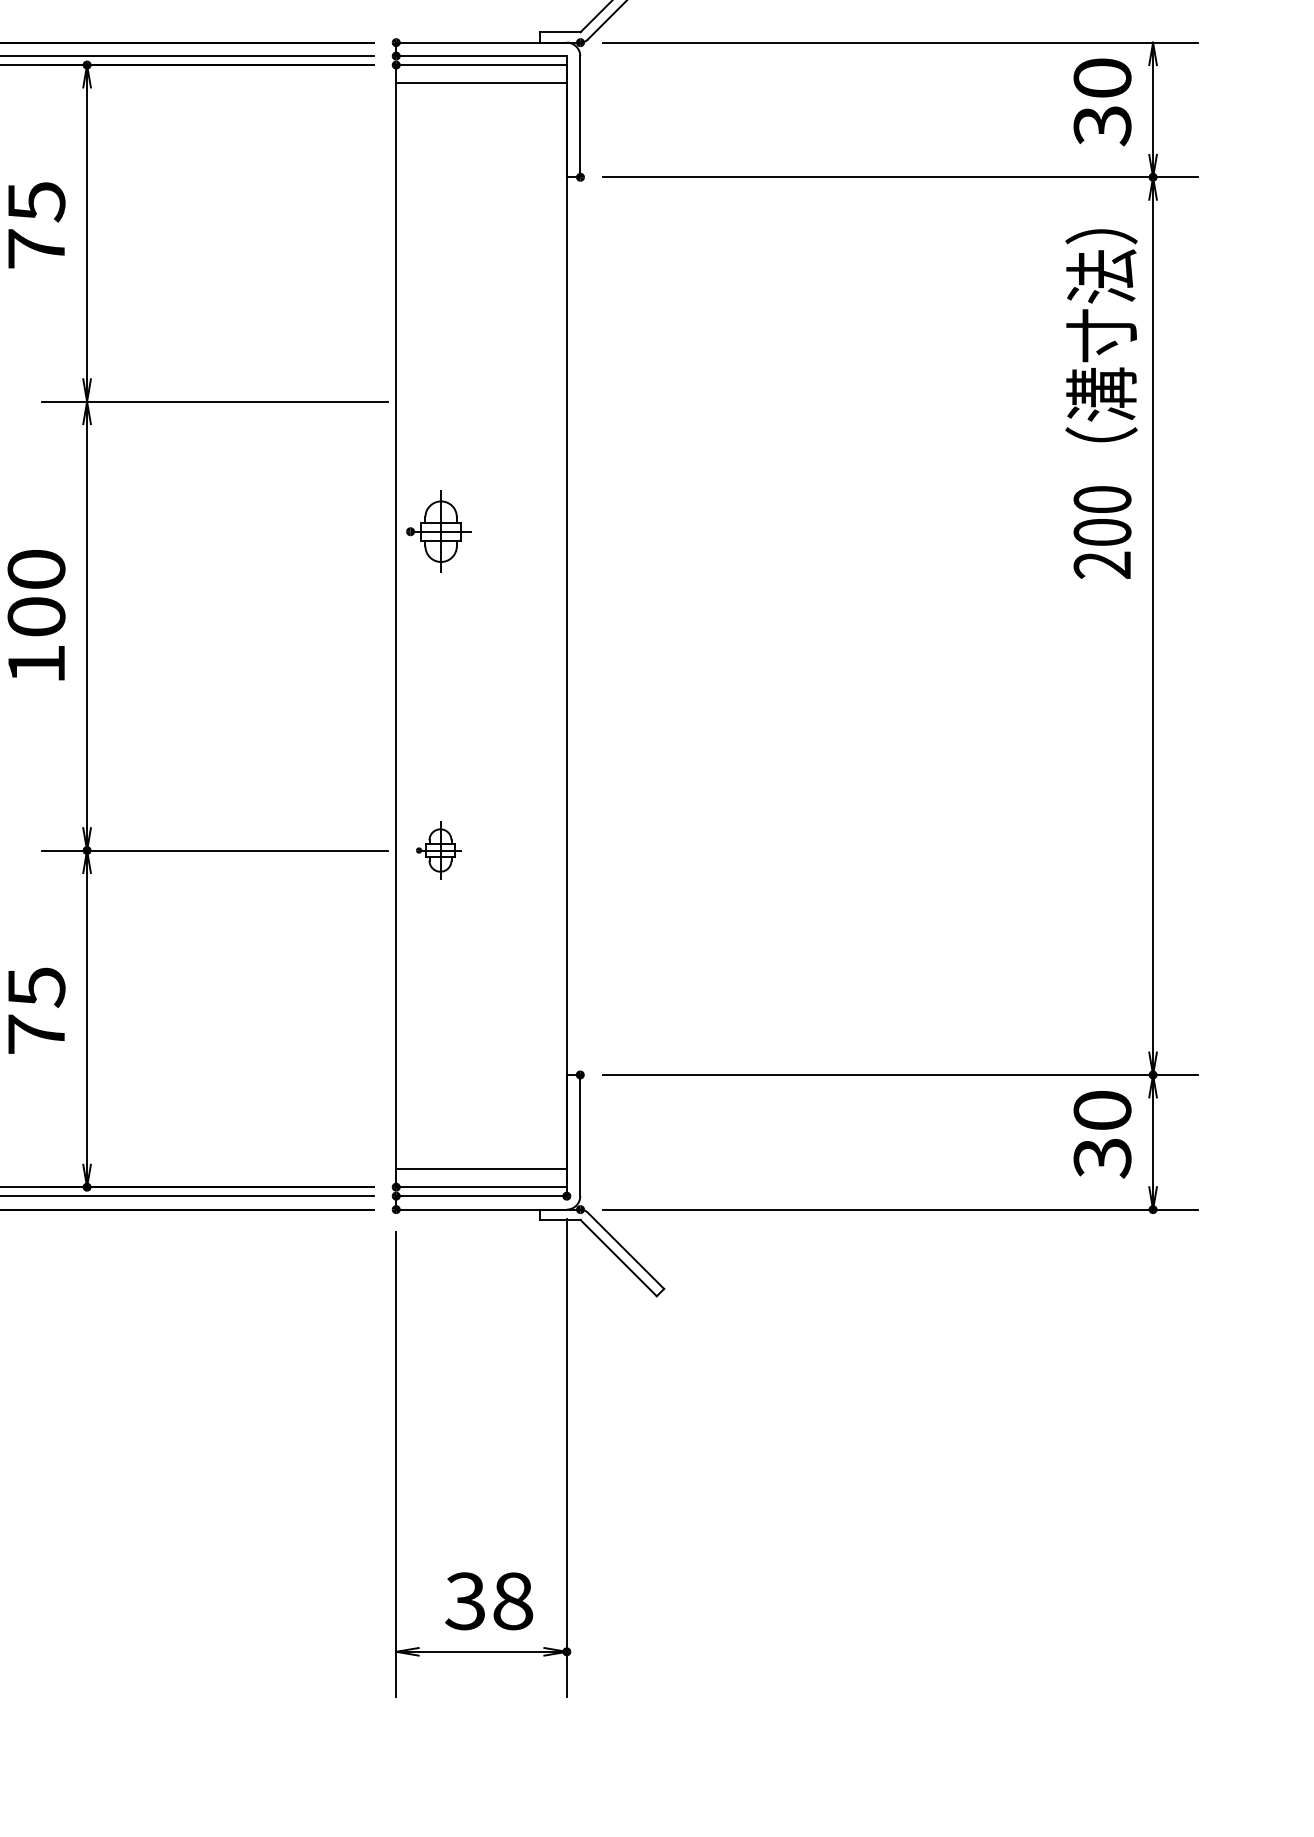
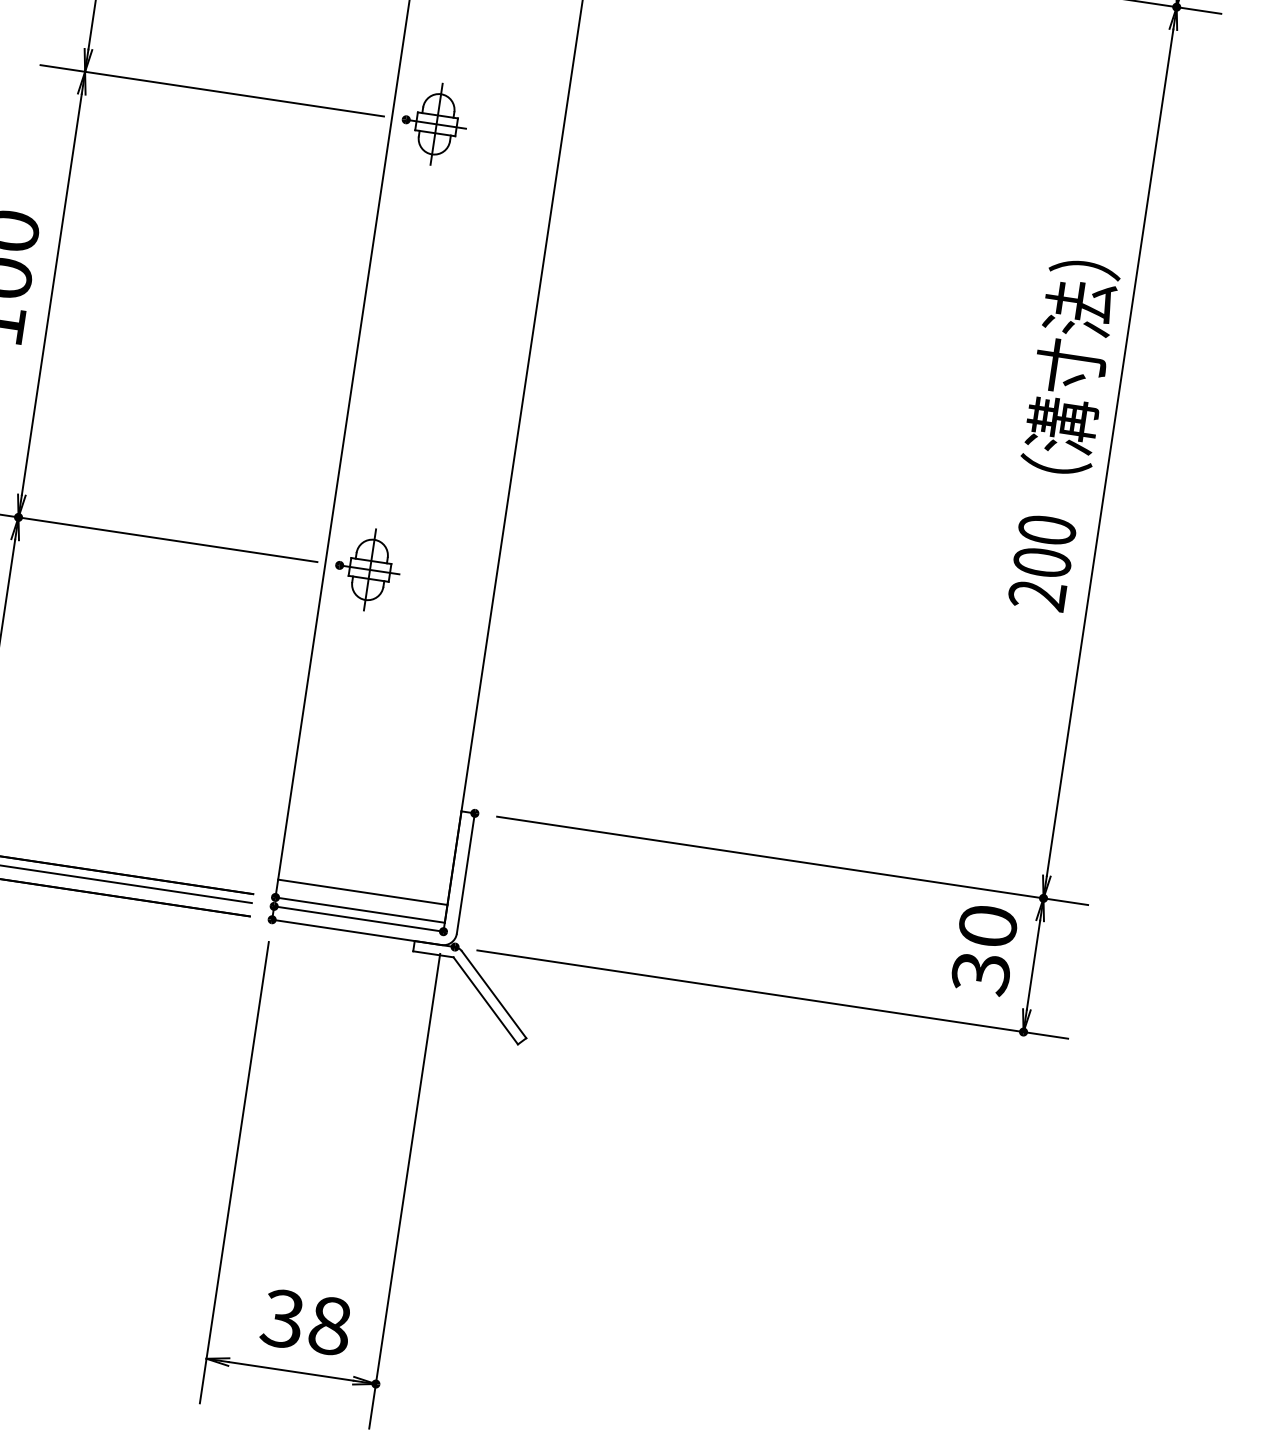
text: (1101, 403) -> (1060, 434), moved
part: (438, 531) -> (434, 123), moved
part: (438, 850) -> (367, 569), size x1.43

